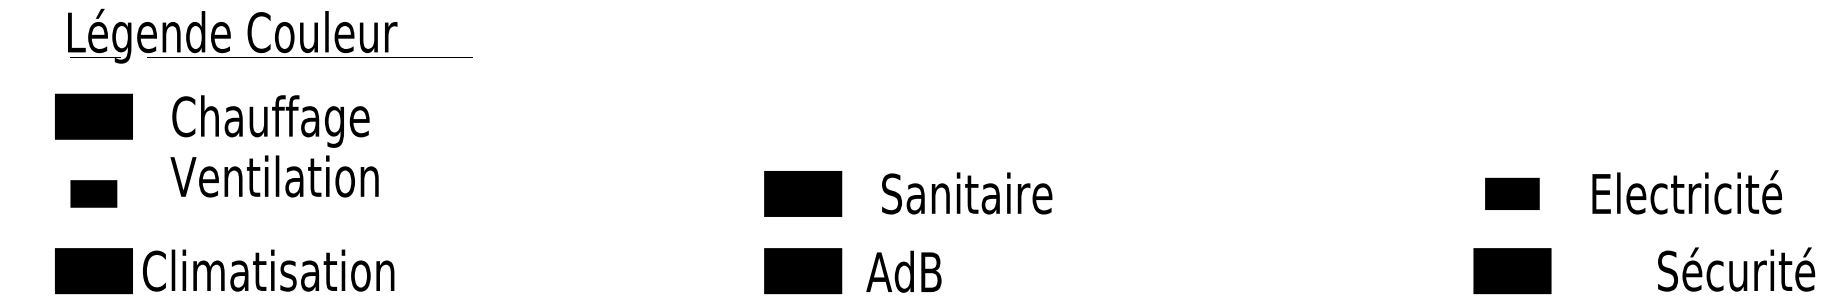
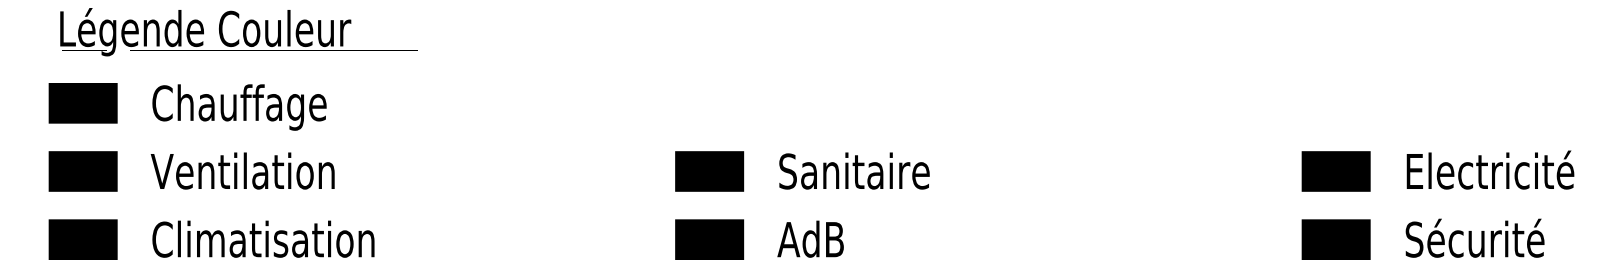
text: (274, 175) -> (242, 170), moved
part: (93, 193) -> (82, 171), size x1.67
part: (1511, 193) -> (1335, 171), size x1.43
text: (1735, 268) -> (1474, 237), moved
text: (268, 269) -> (263, 238), moved
text: (903, 270) -> (810, 238), moved

